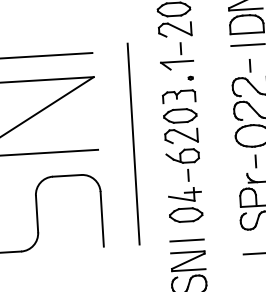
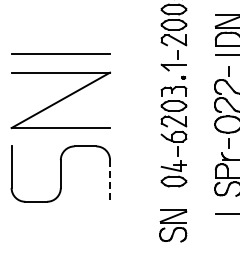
line: (133, 143) -> (137, 124), removed
line: (102, 218) -> (110, 180), solid -> dashed
line: (187, 239) -> (173, 200), removed

